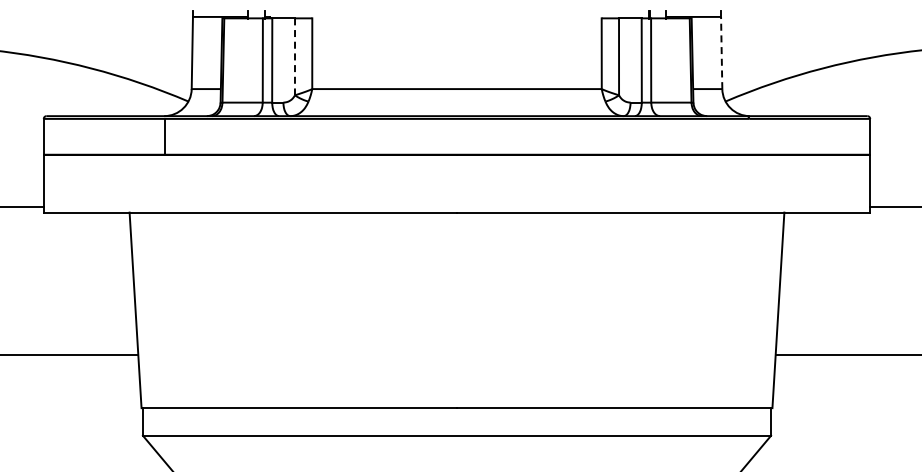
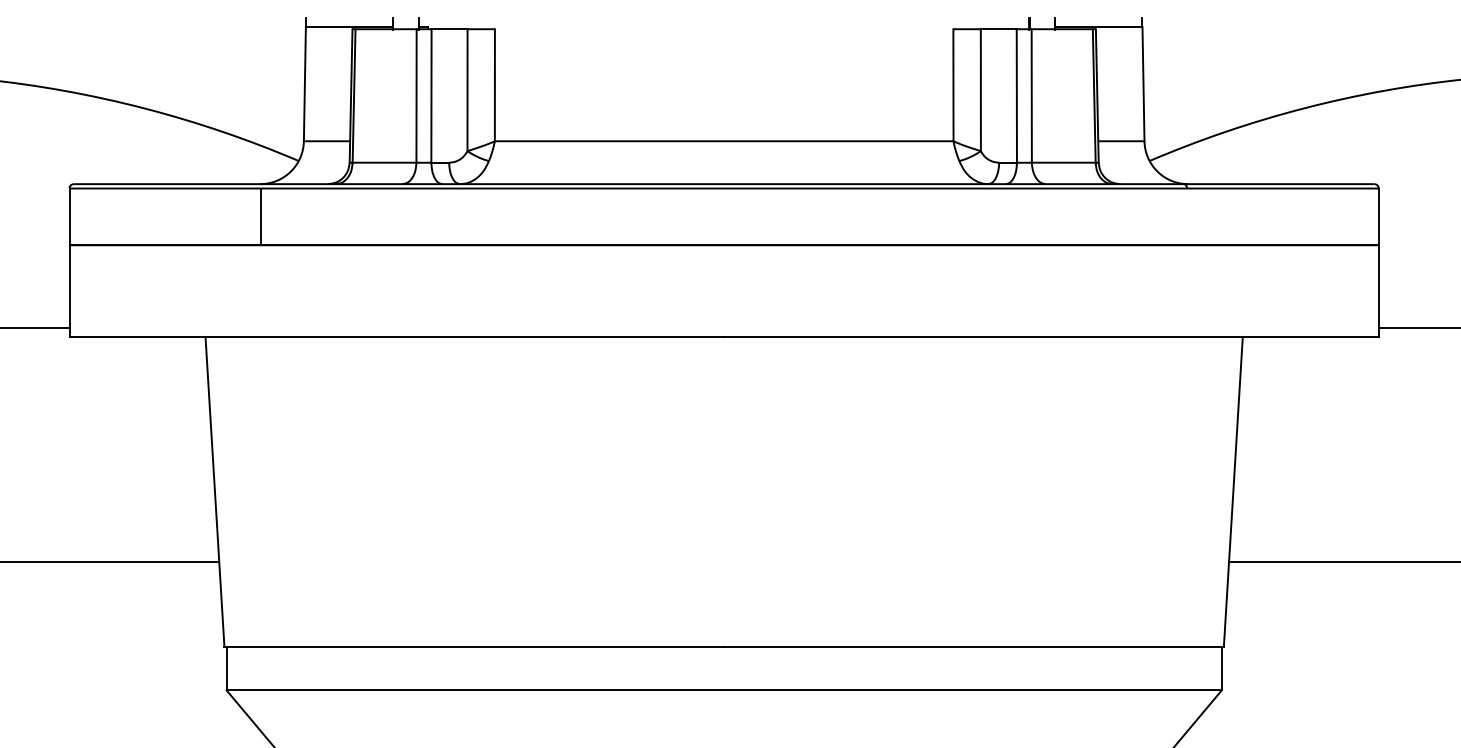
line: (721, 52) -> (1143, 83), dashed -> solid
line: (295, 57) -> (468, 91), dashed -> solid

